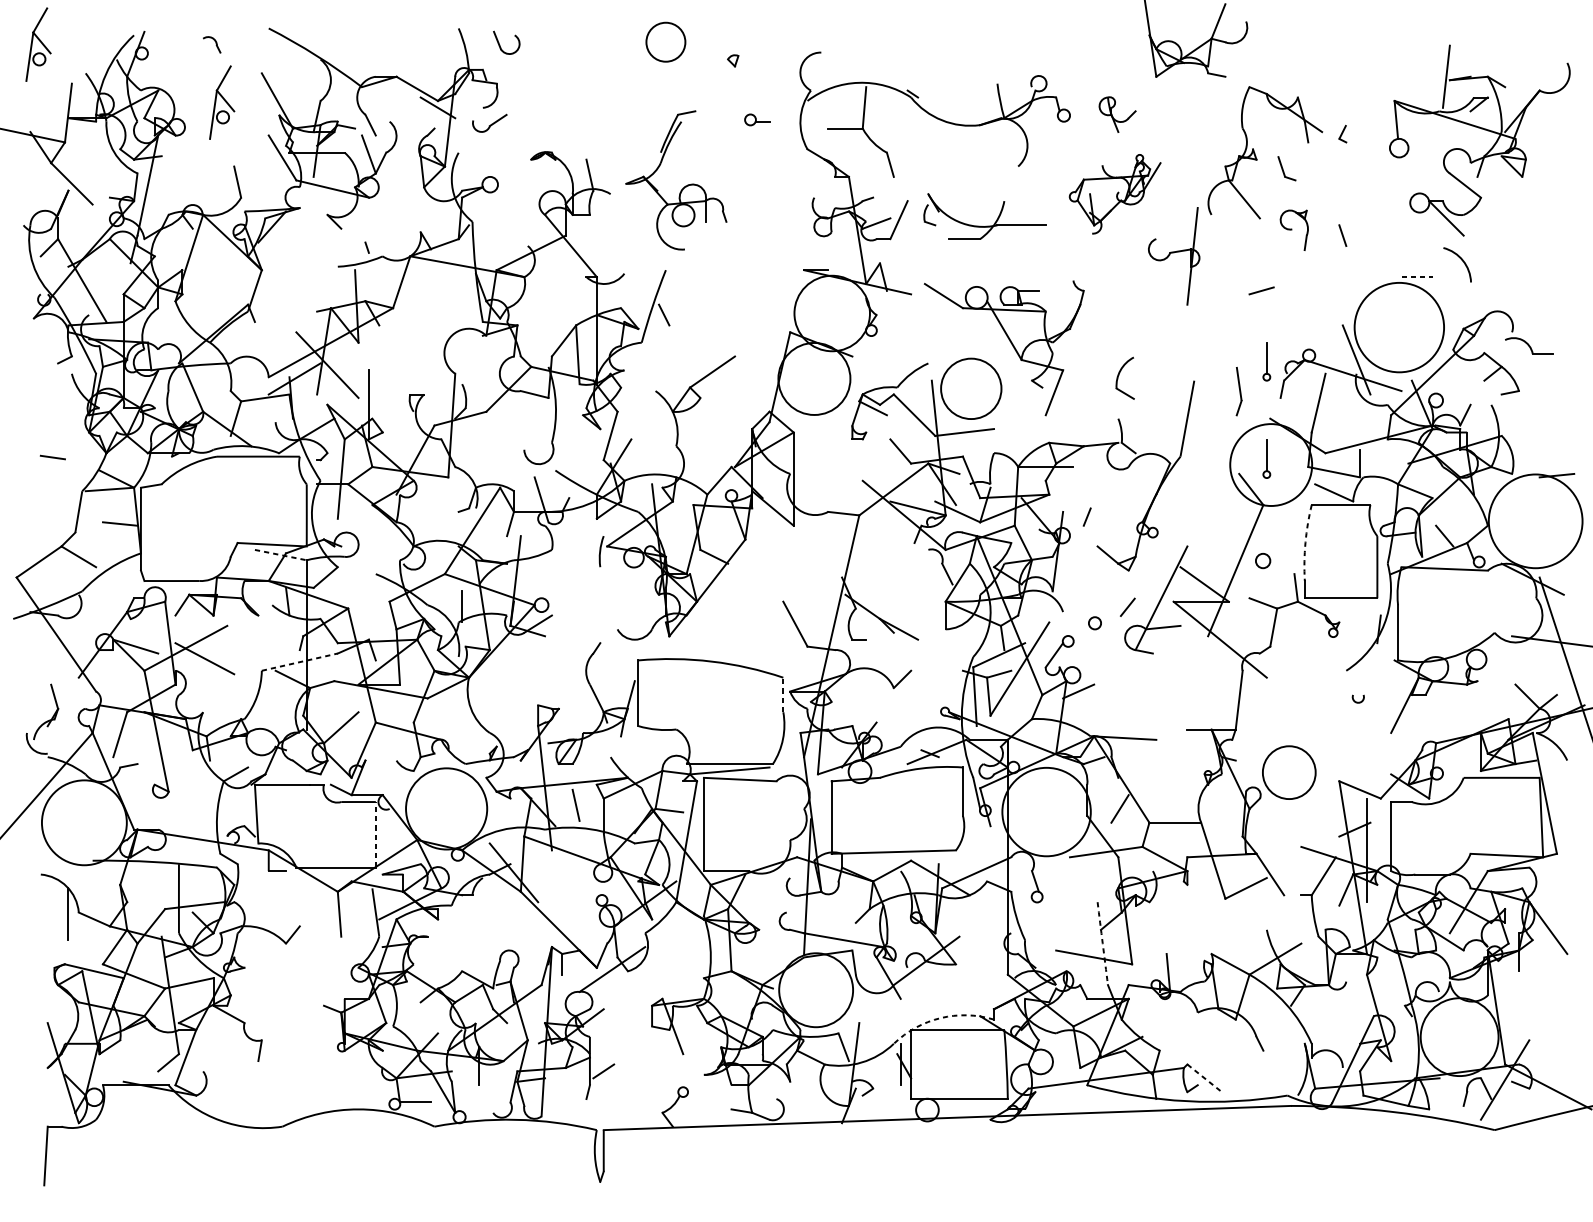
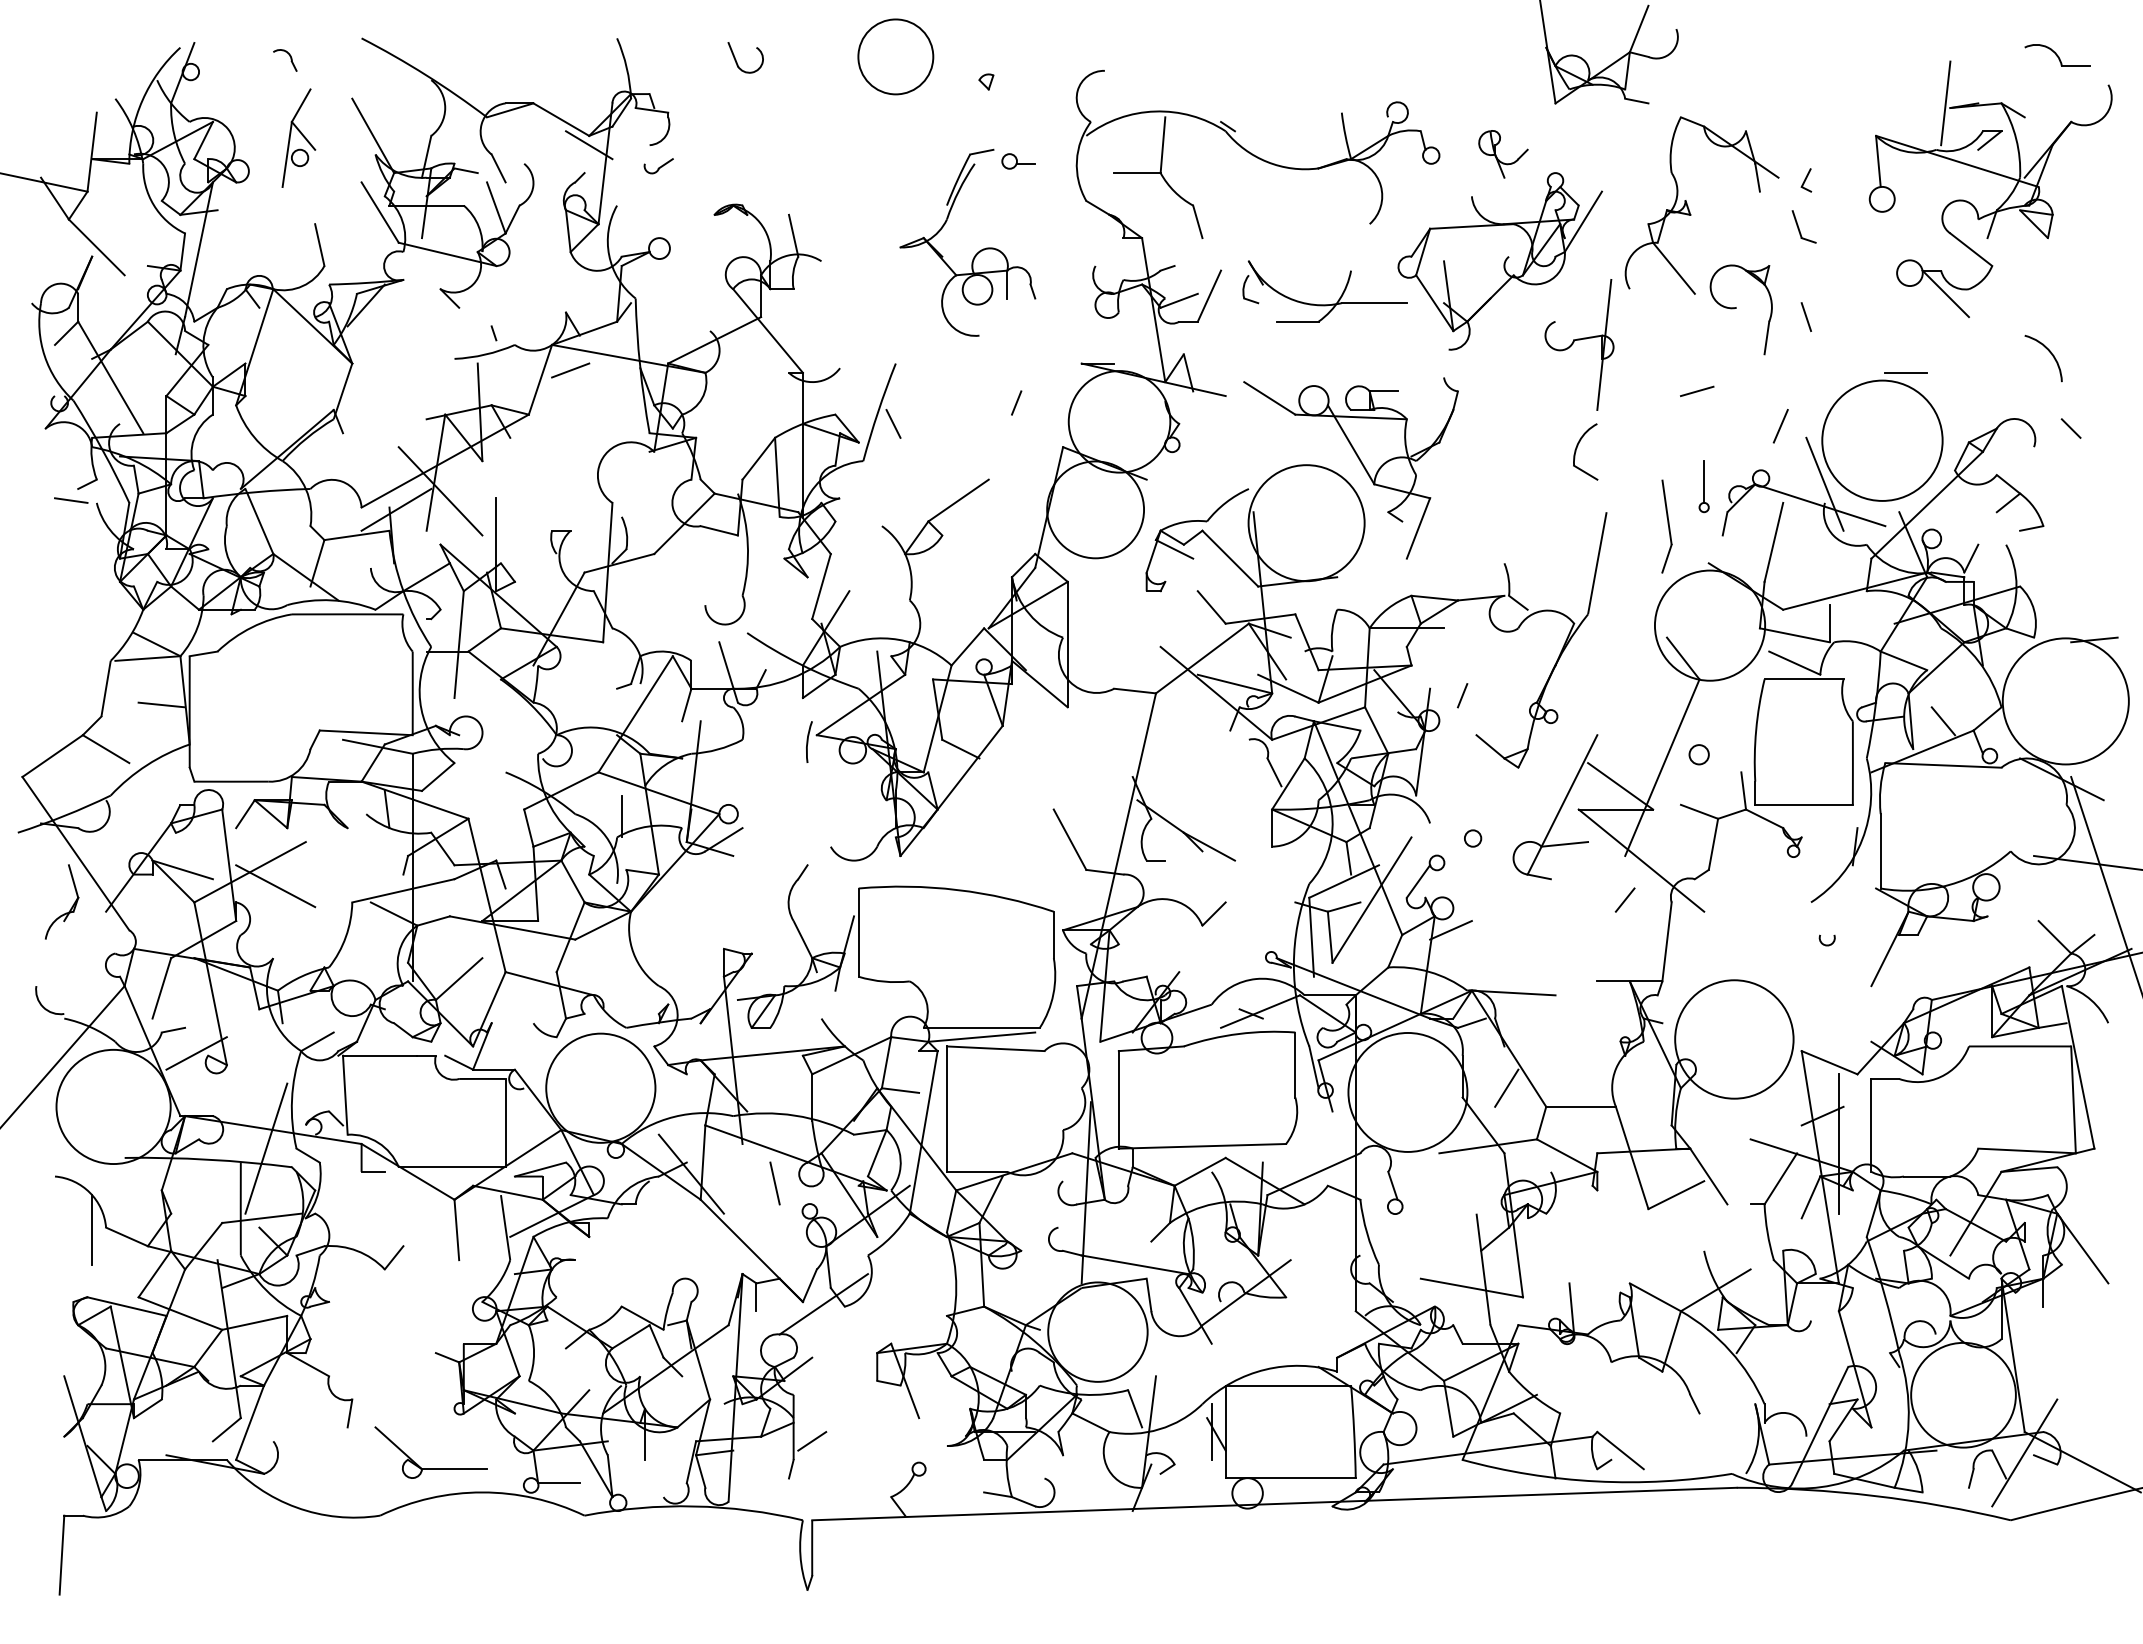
circle: (665, 41) -> (895, 56), size x1.43
part: (38, 44) -> (51, 59), removed
part: (499, 44) -> (736, 59), moved
part: (489, 123) -> (658, 166), size x0.62
part: (1286, 168) -> (1803, 226), moved
part: (683, 187) -> (977, 252), moved
part: (1114, 194) -> (1499, 261), size x1.67
part: (1293, 230) -> (1740, 309), size x1.67
arc: (1461, 260) -> (2049, 352), moved
line: (424, 275) -> (570, 370), added
line: (1417, 276) -> (1906, 372), dashed -> solid
line: (755, 299) -> (1016, 402), added
line: (1323, 316) -> (1780, 426), added
line: (1539, 318) -> (2070, 428), added
part: (1529, 345) -> (2057, 55), moved
part: (1119, 375) -> (1577, 448), moved
circle: (971, 389) -> (1306, 523), size x1.43
part: (1238, 391) -> (1666, 526), size x1.43
line: (53, 457) -> (71, 500), moved
part: (1266, 458) -> (1703, 617), removed
arc: (1305, 542) -> (1756, 730), dashed -> solid
line: (280, 554) -> (377, 746), dashed -> solid
line: (1127, 606) -> (1624, 899), moved
line: (299, 661) -> (403, 890), dashed -> solid
line: (783, 694) -> (1053, 934), dashed -> solid
part: (53, 715) -> (71, 906), moved
circle: (1289, 772) -> (1734, 1039), size x1.67
line: (146, 783) -> (196, 1053), added
line: (575, 805) -> (774, 1183), moved
line: (375, 834) -> (505, 1122), dashed -> solid
line: (198, 853) -> (266, 1148), added
arc: (1102, 943) -> (1483, 1269), dashed -> solid
arc: (940, 1018) -> (1265, 1369), dashed -> solid
line: (1204, 1078) -> (1620, 1450), dashed -> solid
part: (319, 1091) -> (430, 1468), added

